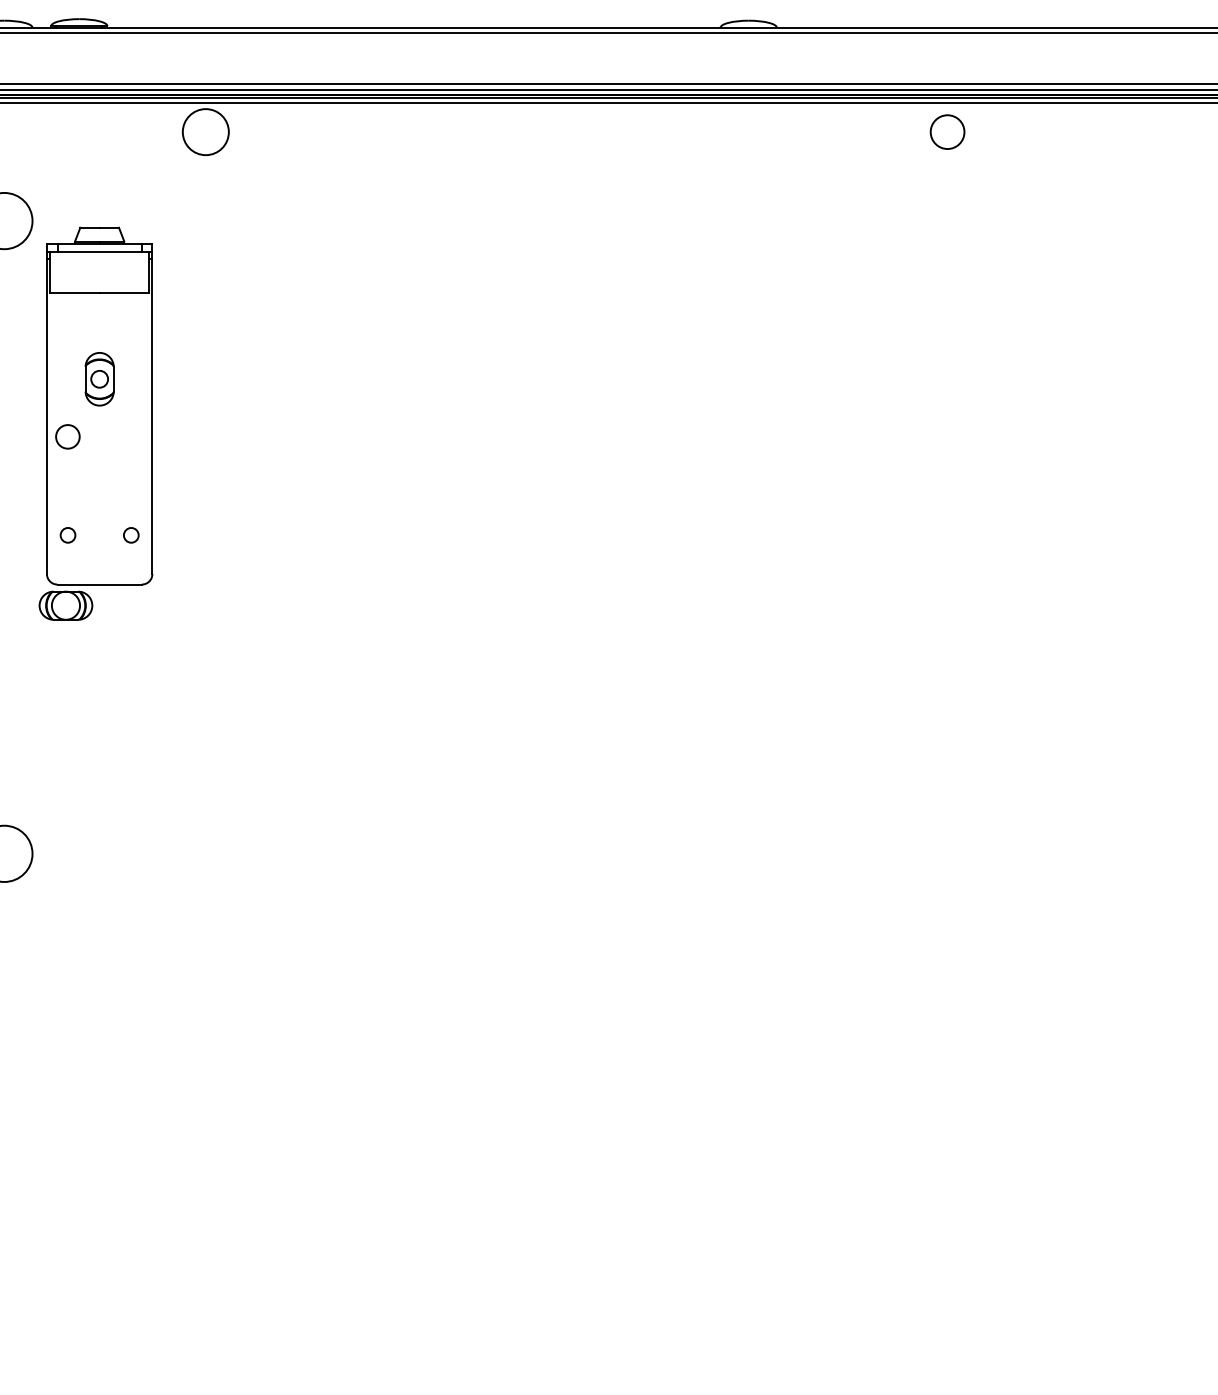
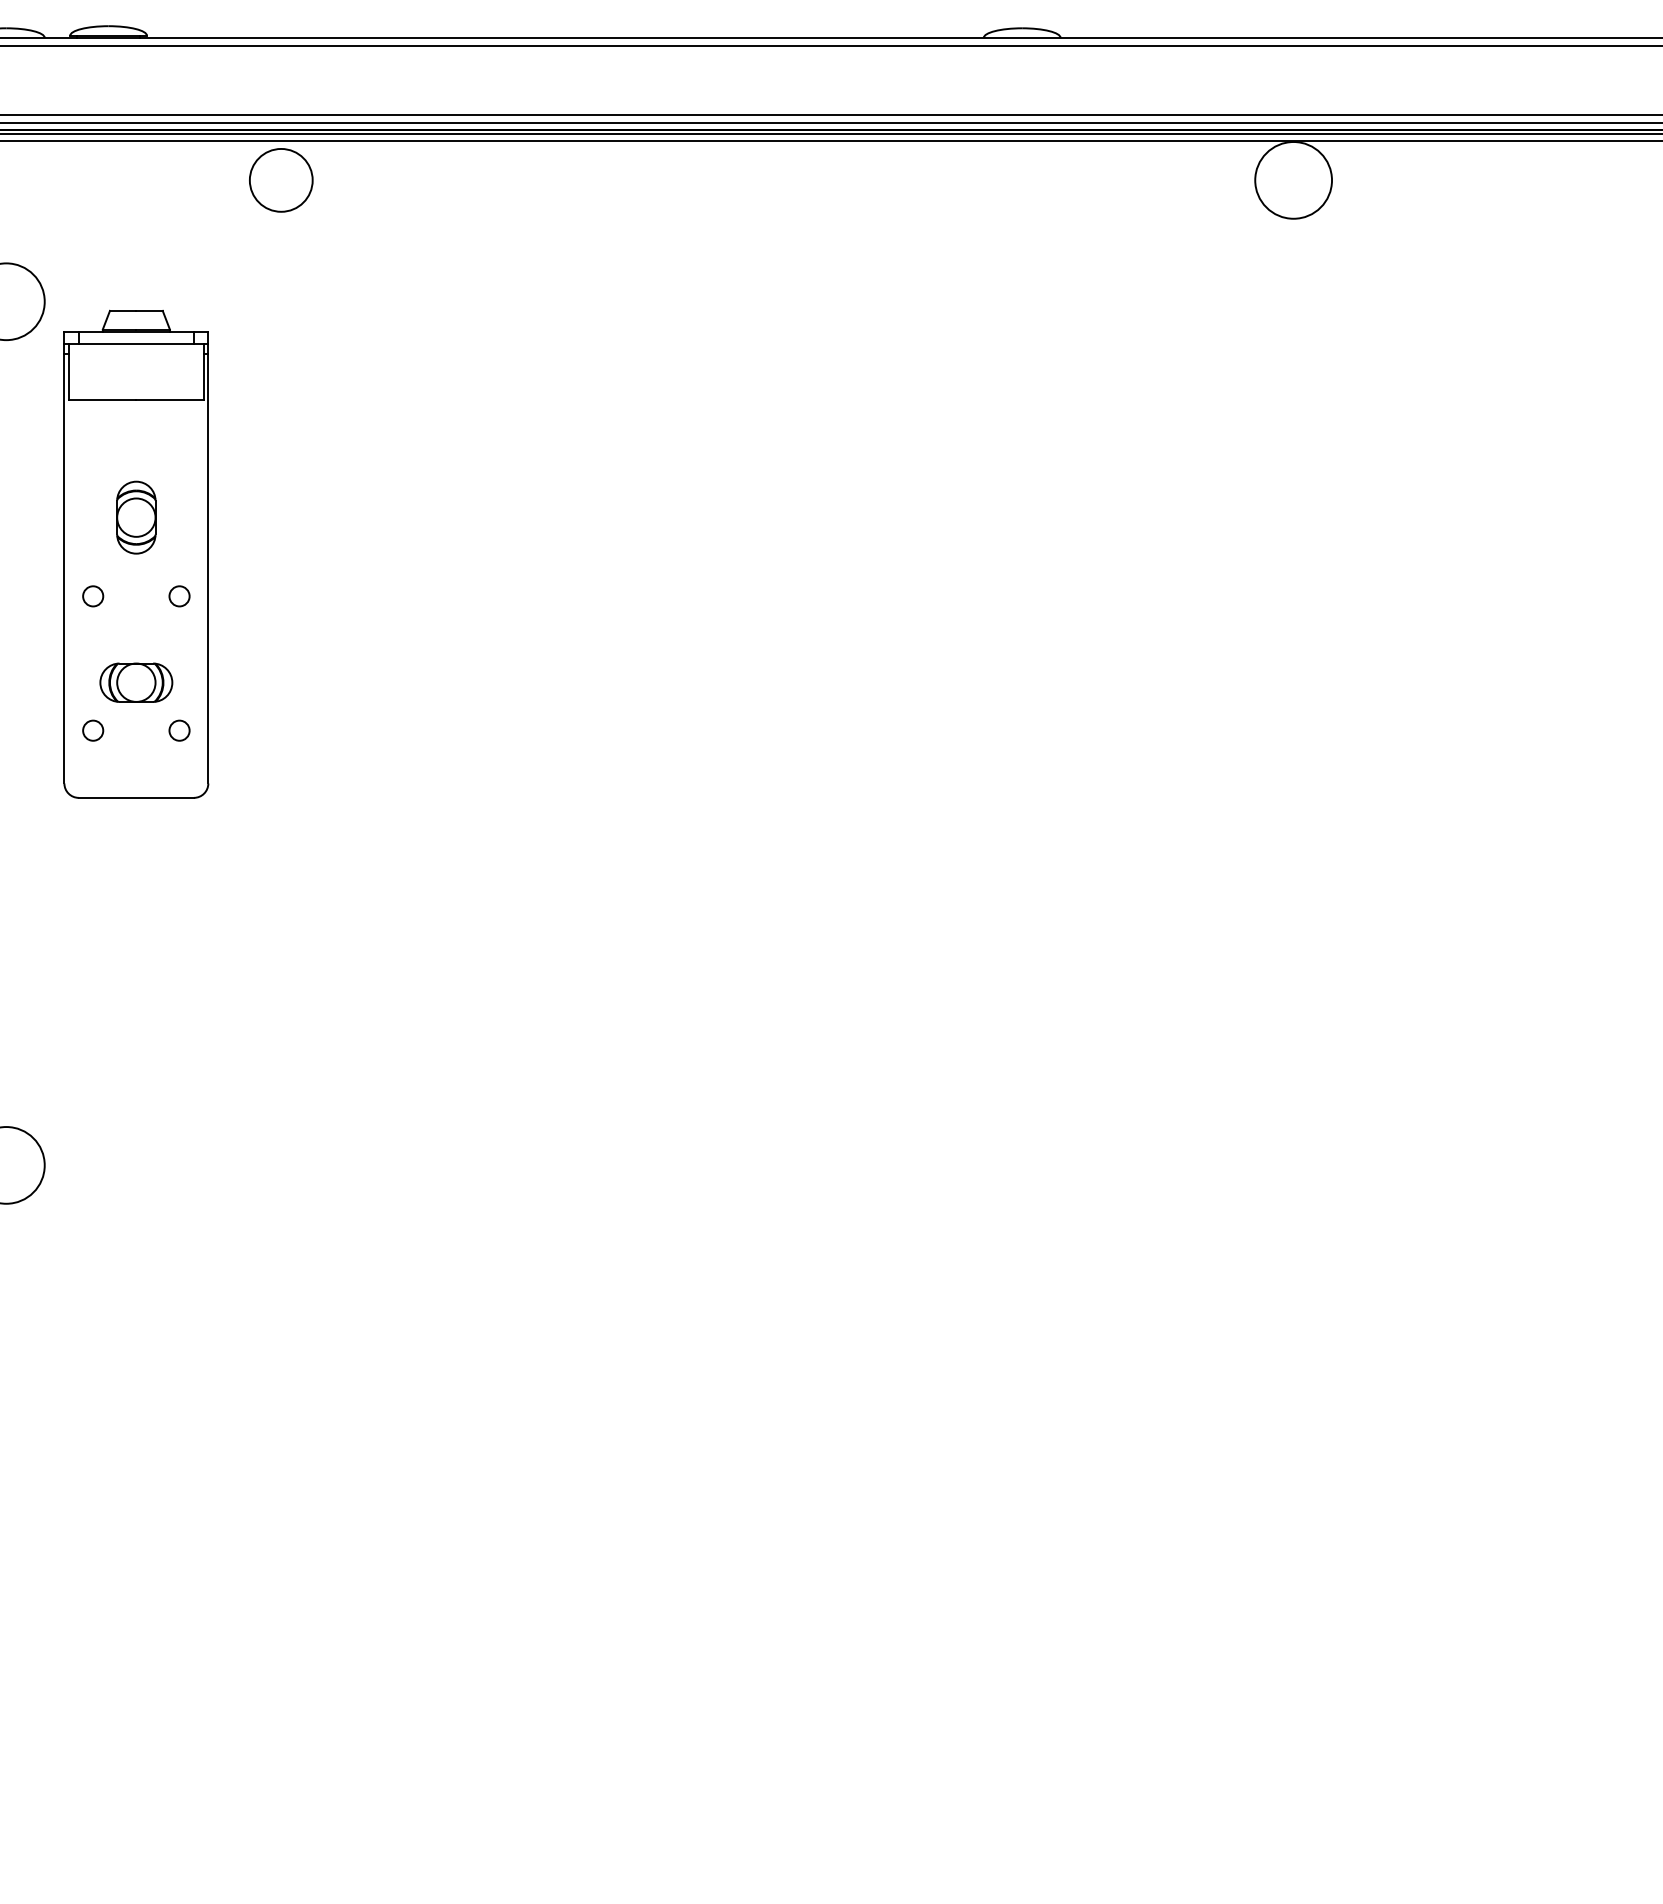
circle: (947, 132) -> (1293, 180), size x1.67
circle: (99, 379) -> (136, 517), size x1.67
circle: (68, 437) -> (93, 596), size x0.62
circle: (131, 437) -> (179, 596), added
part: (66, 605) -> (136, 682), moved

